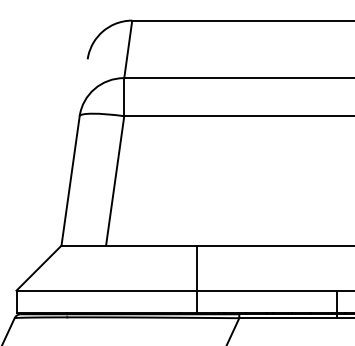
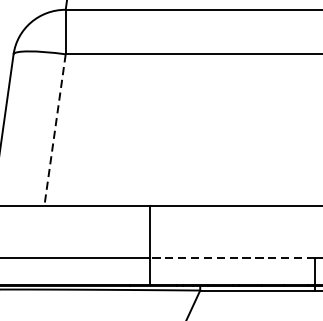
line: (115, 181) -> (55, 130), solid -> dashed
line: (266, 290) -> (232, 258), solid -> dashed

